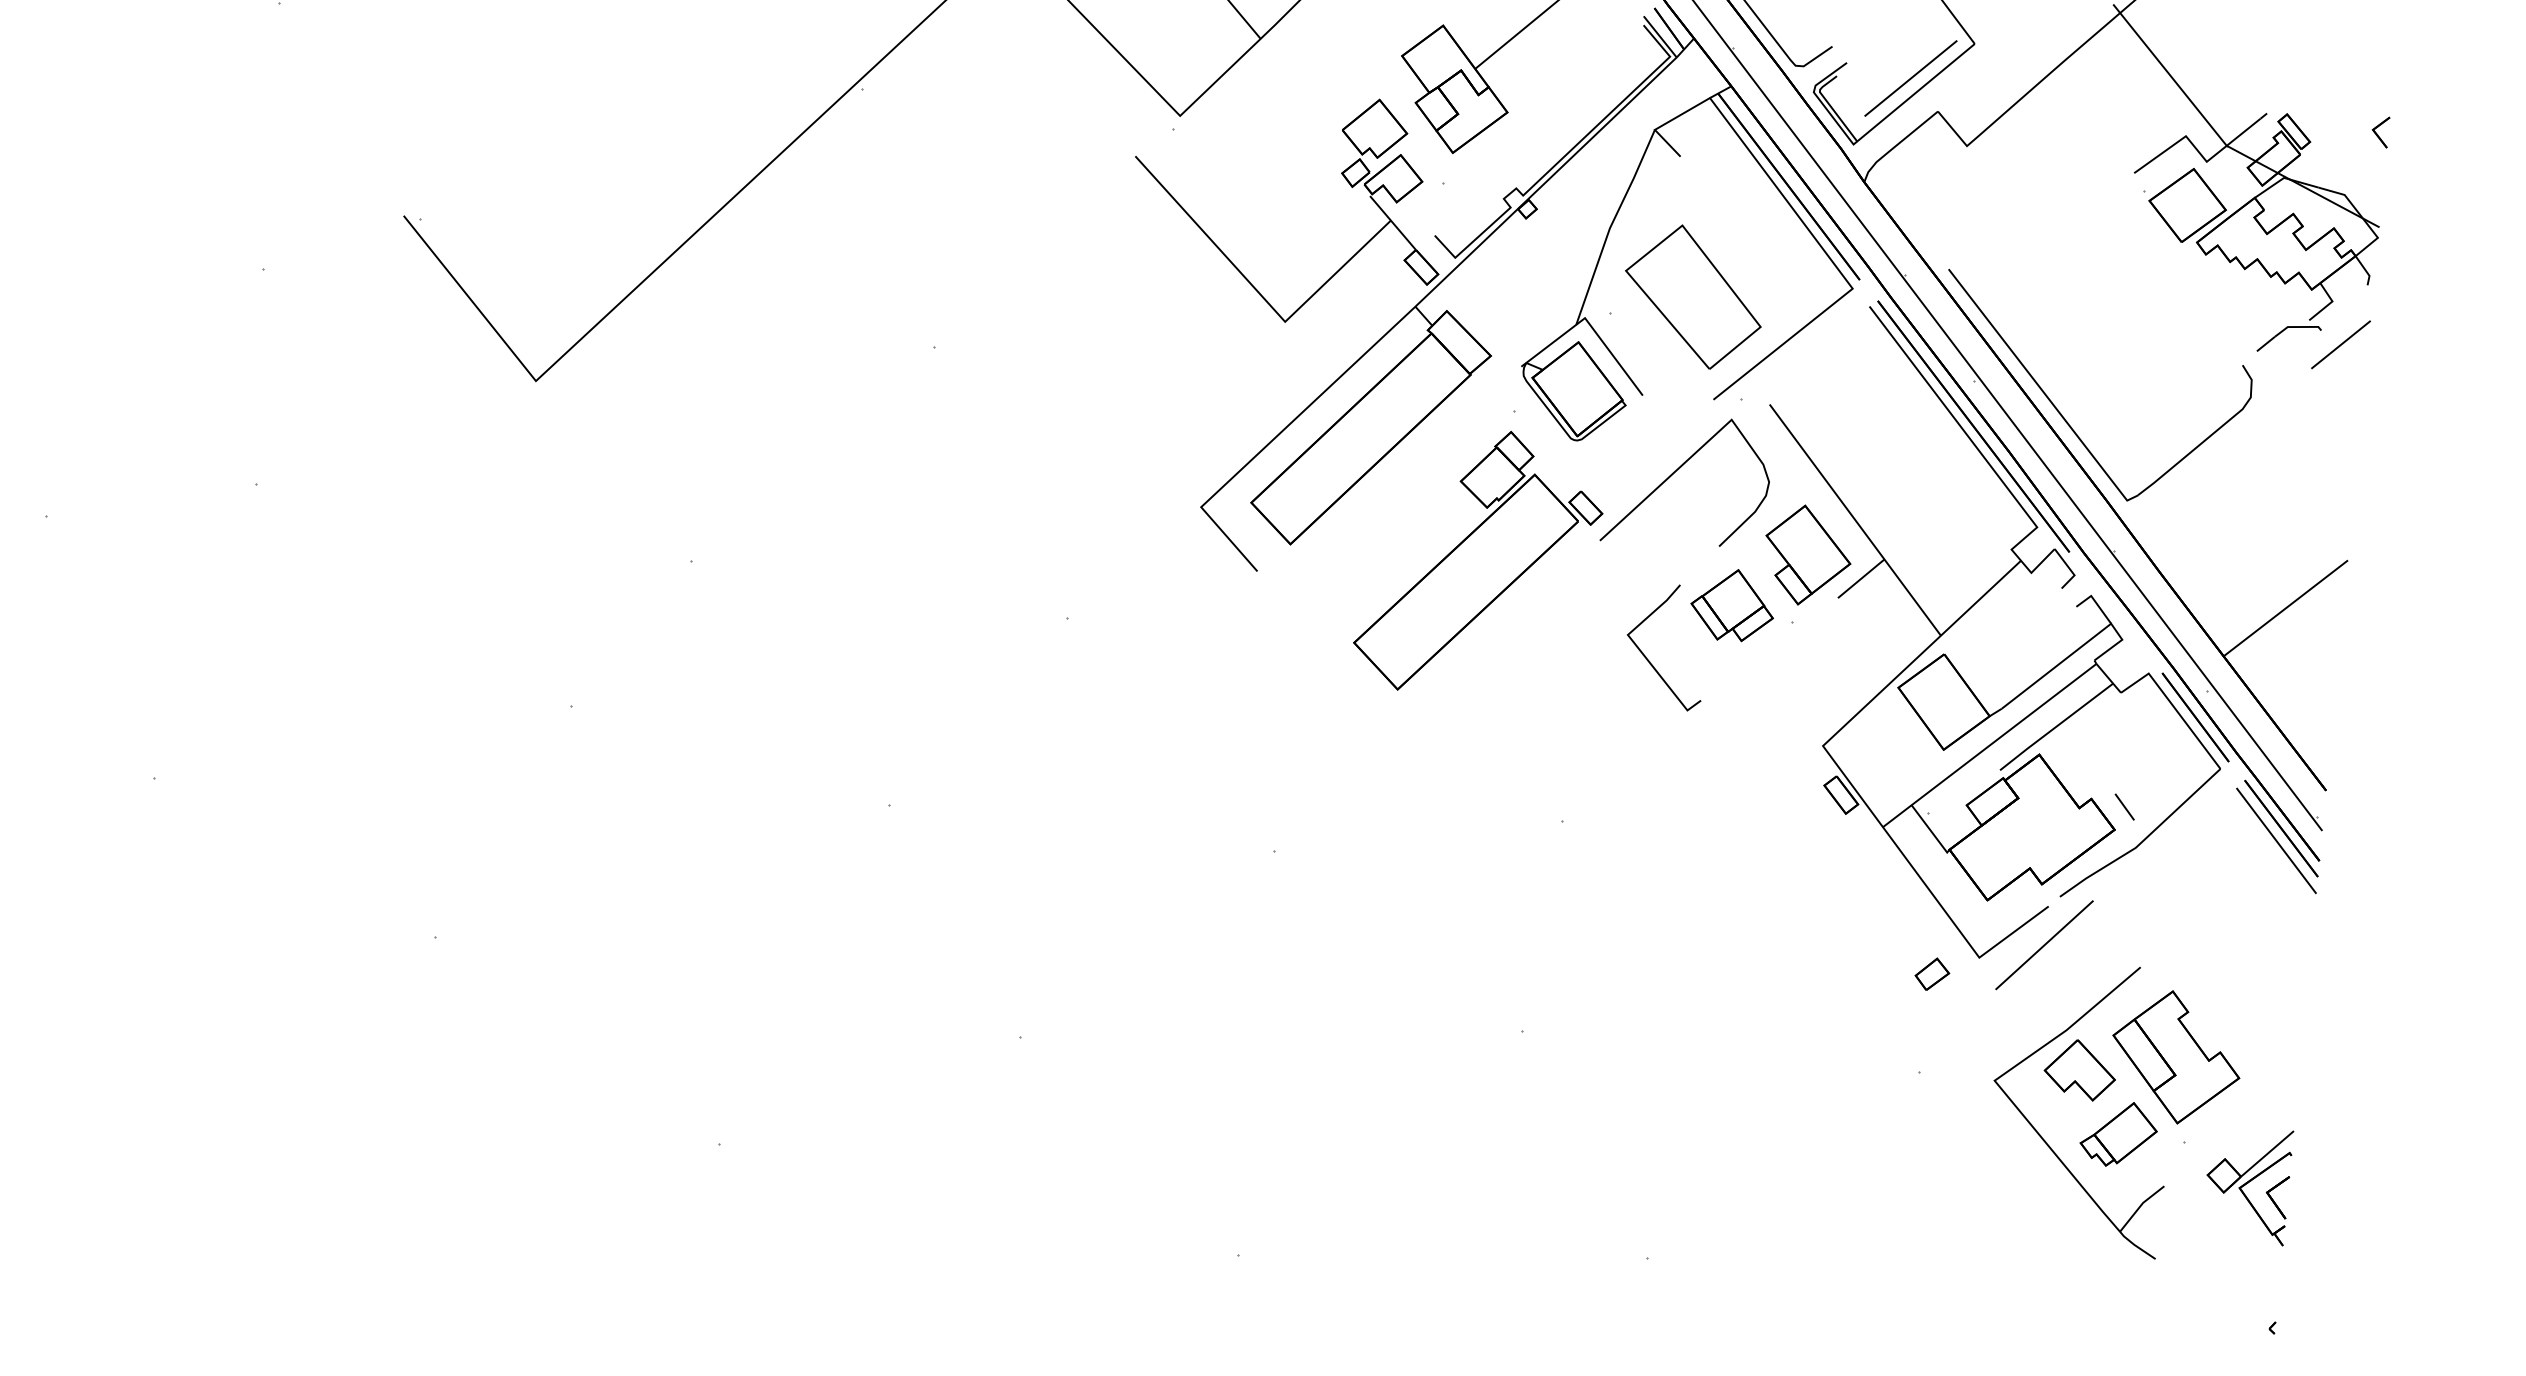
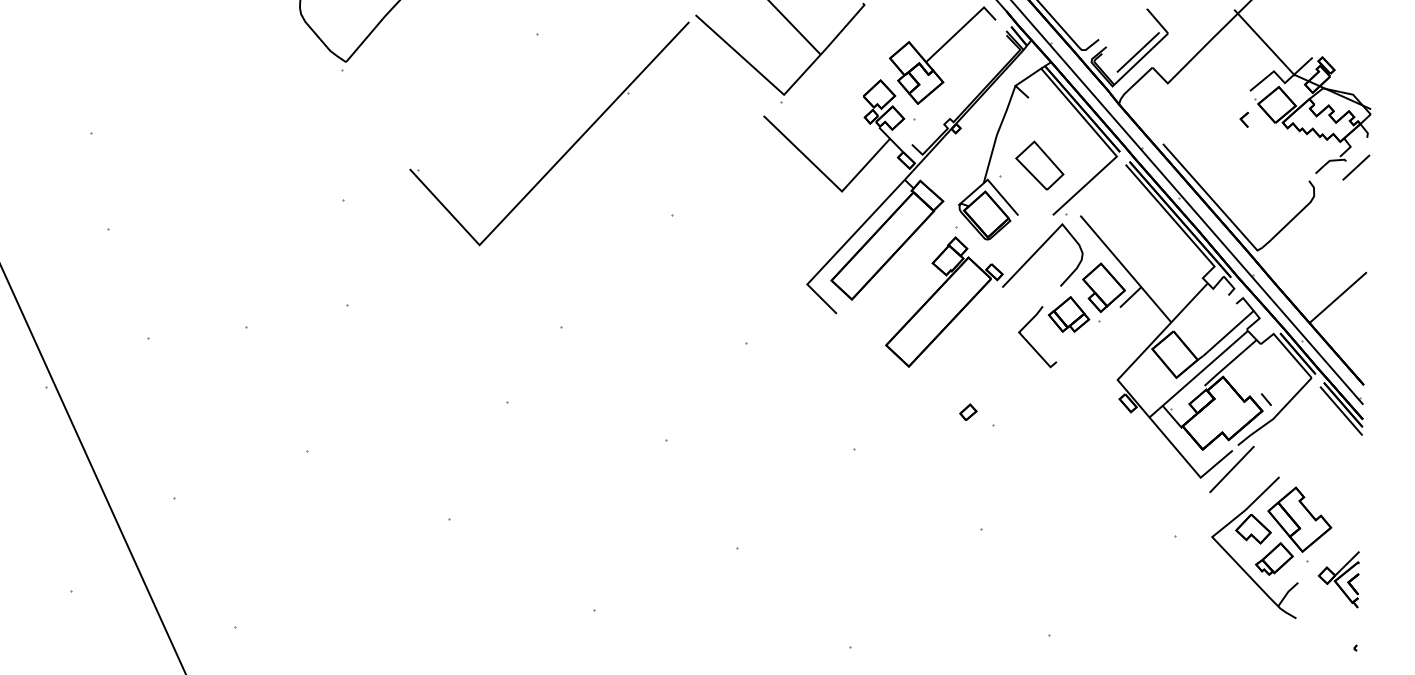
part: (2378, 131) -> (1243, 119), moved
part: (1692, 296) -> (1039, 165), size x0.7
part: (1932, 972) -> (968, 411), moved

